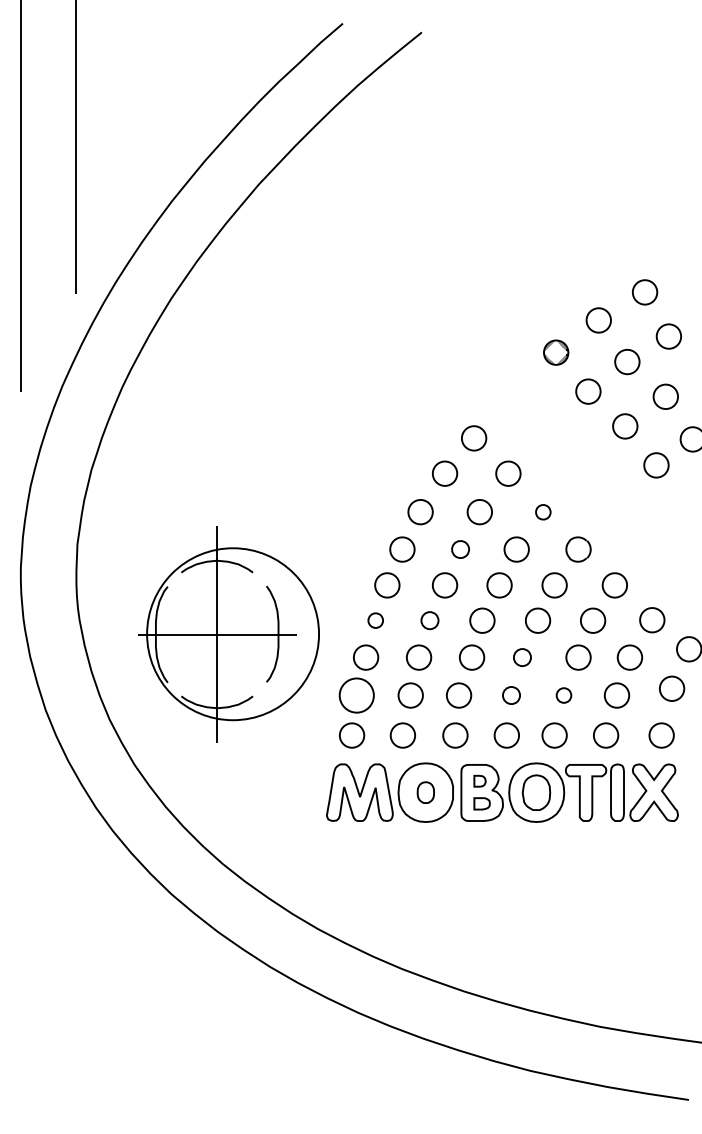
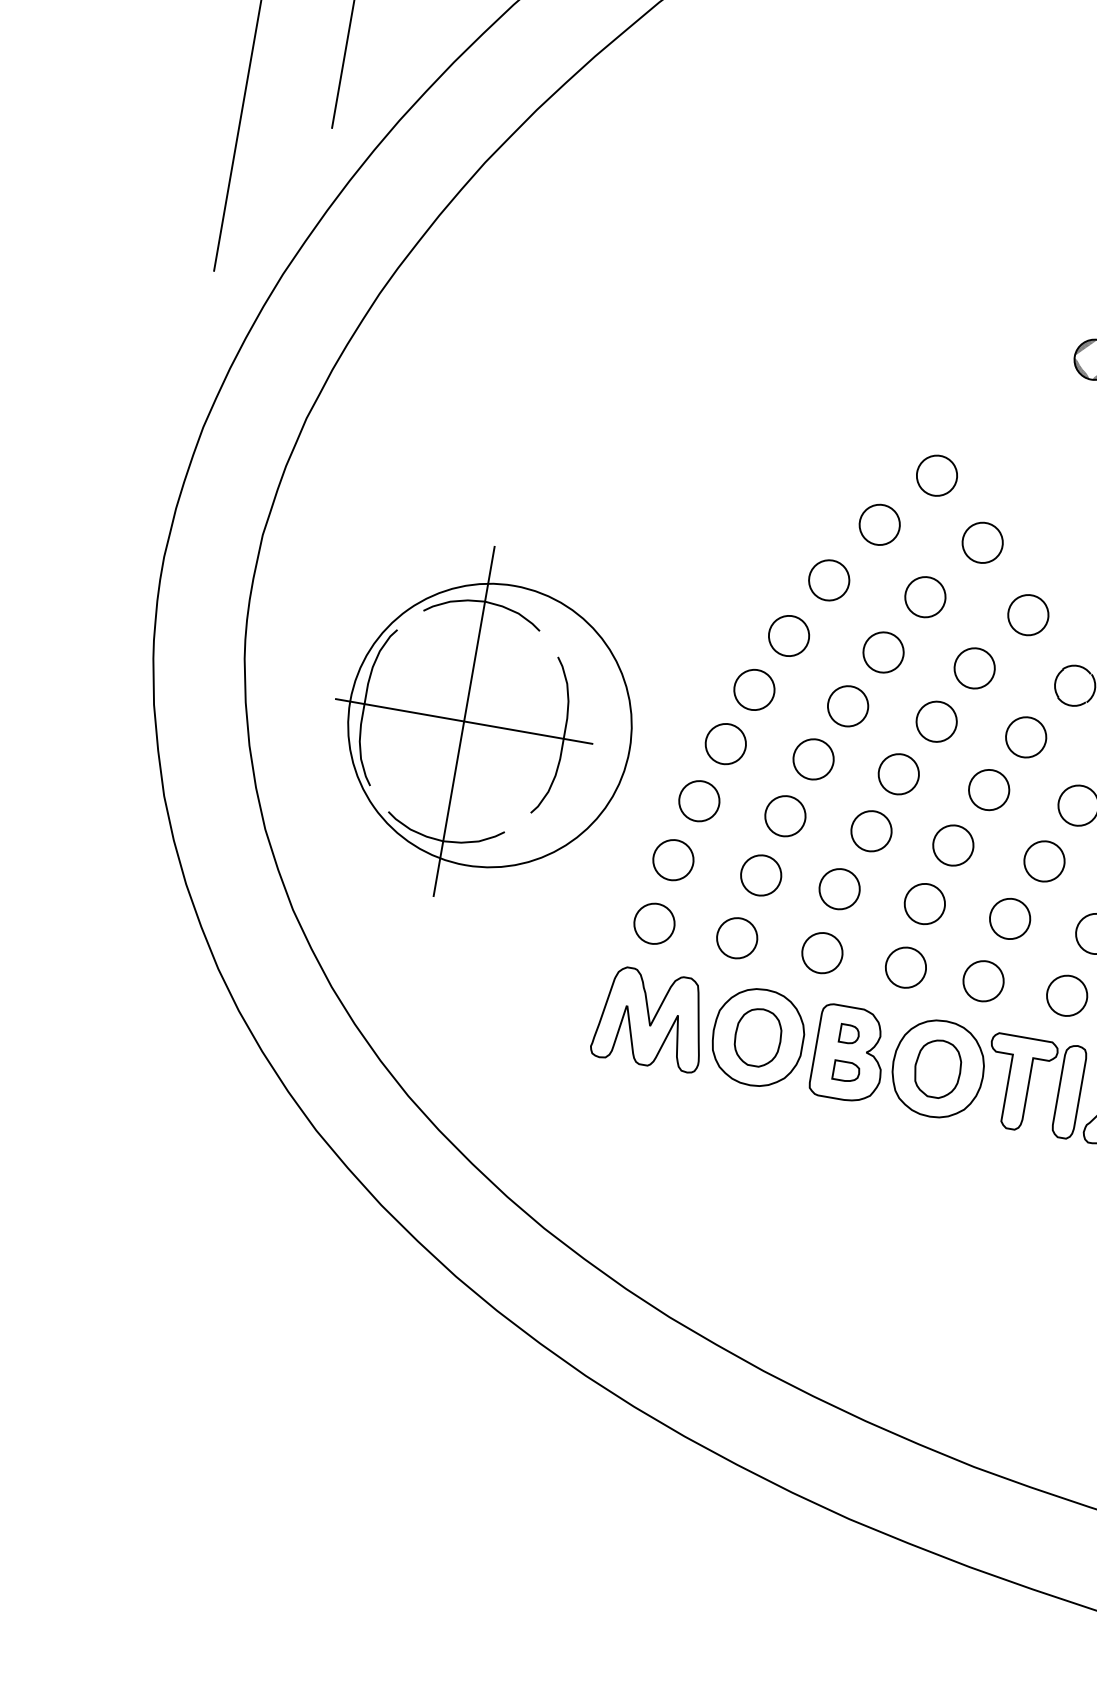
part: (543, 512) -> (1028, 615), size x1.67
part: (460, 549) -> (883, 652), size x1.43
part: (375, 620) -> (725, 743), size x1.67
part: (429, 620) -> (812, 758), size x1.43
part: (522, 657) -> (953, 845), size x1.43
part: (356, 695) -> (673, 860), size x0.71
part: (511, 695) -> (924, 903), size x1.43
part: (563, 695) -> (1009, 918), size x1.67
part: (425, 792) -> (757, 1037), size x1.67

